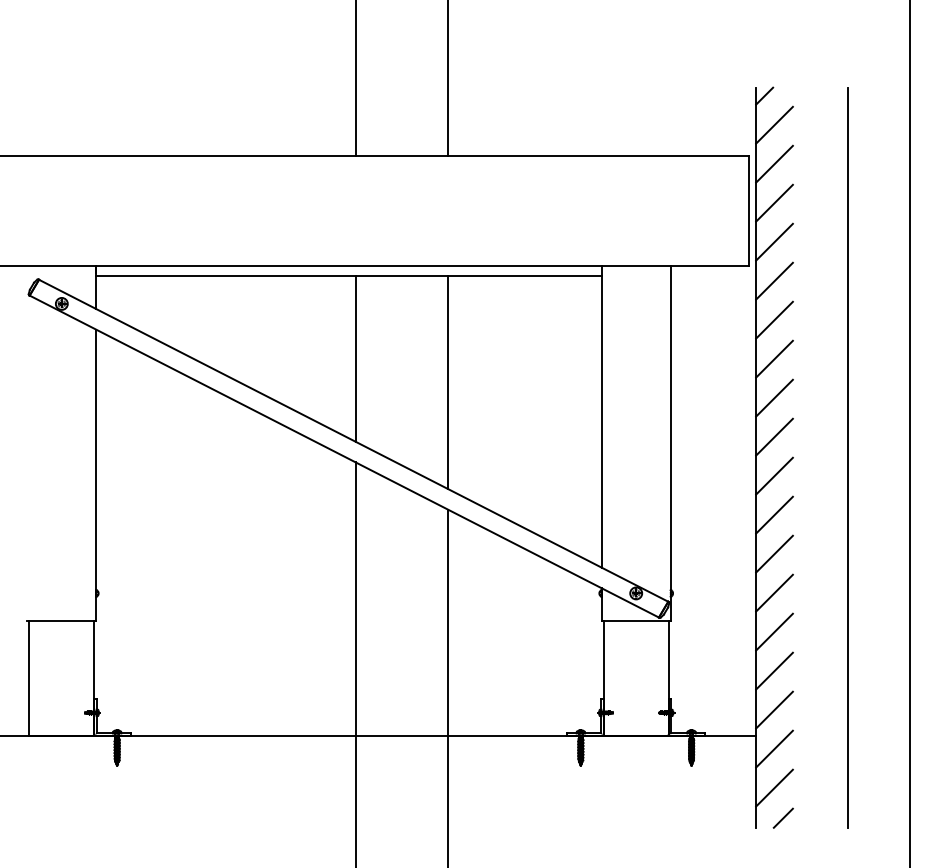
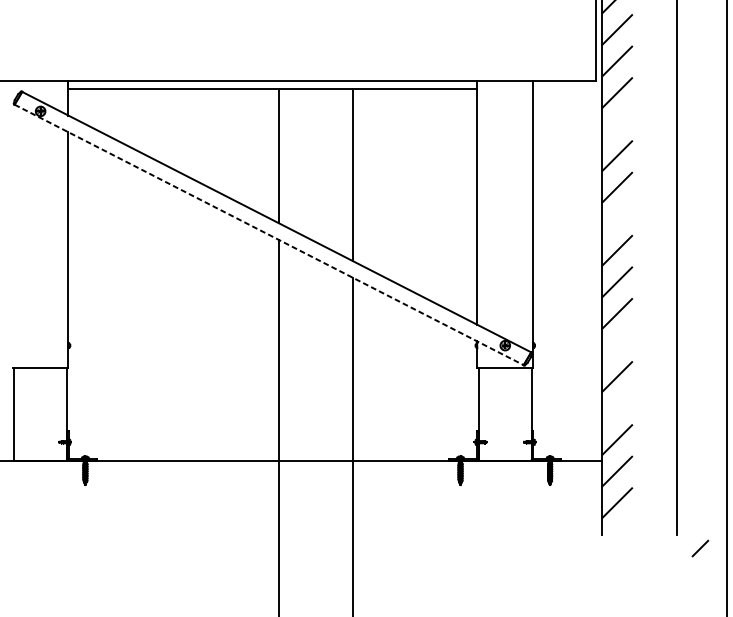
line: (774, 319) -> (617, 124), removed
line: (774, 436) -> (617, 218), removed
line: (344, 456) -> (269, 234), solid -> dashed
line: (774, 592) -> (617, 344), removed
line: (774, 670) -> (617, 407), removed
line: (782, 817) -> (699, 547), moved

